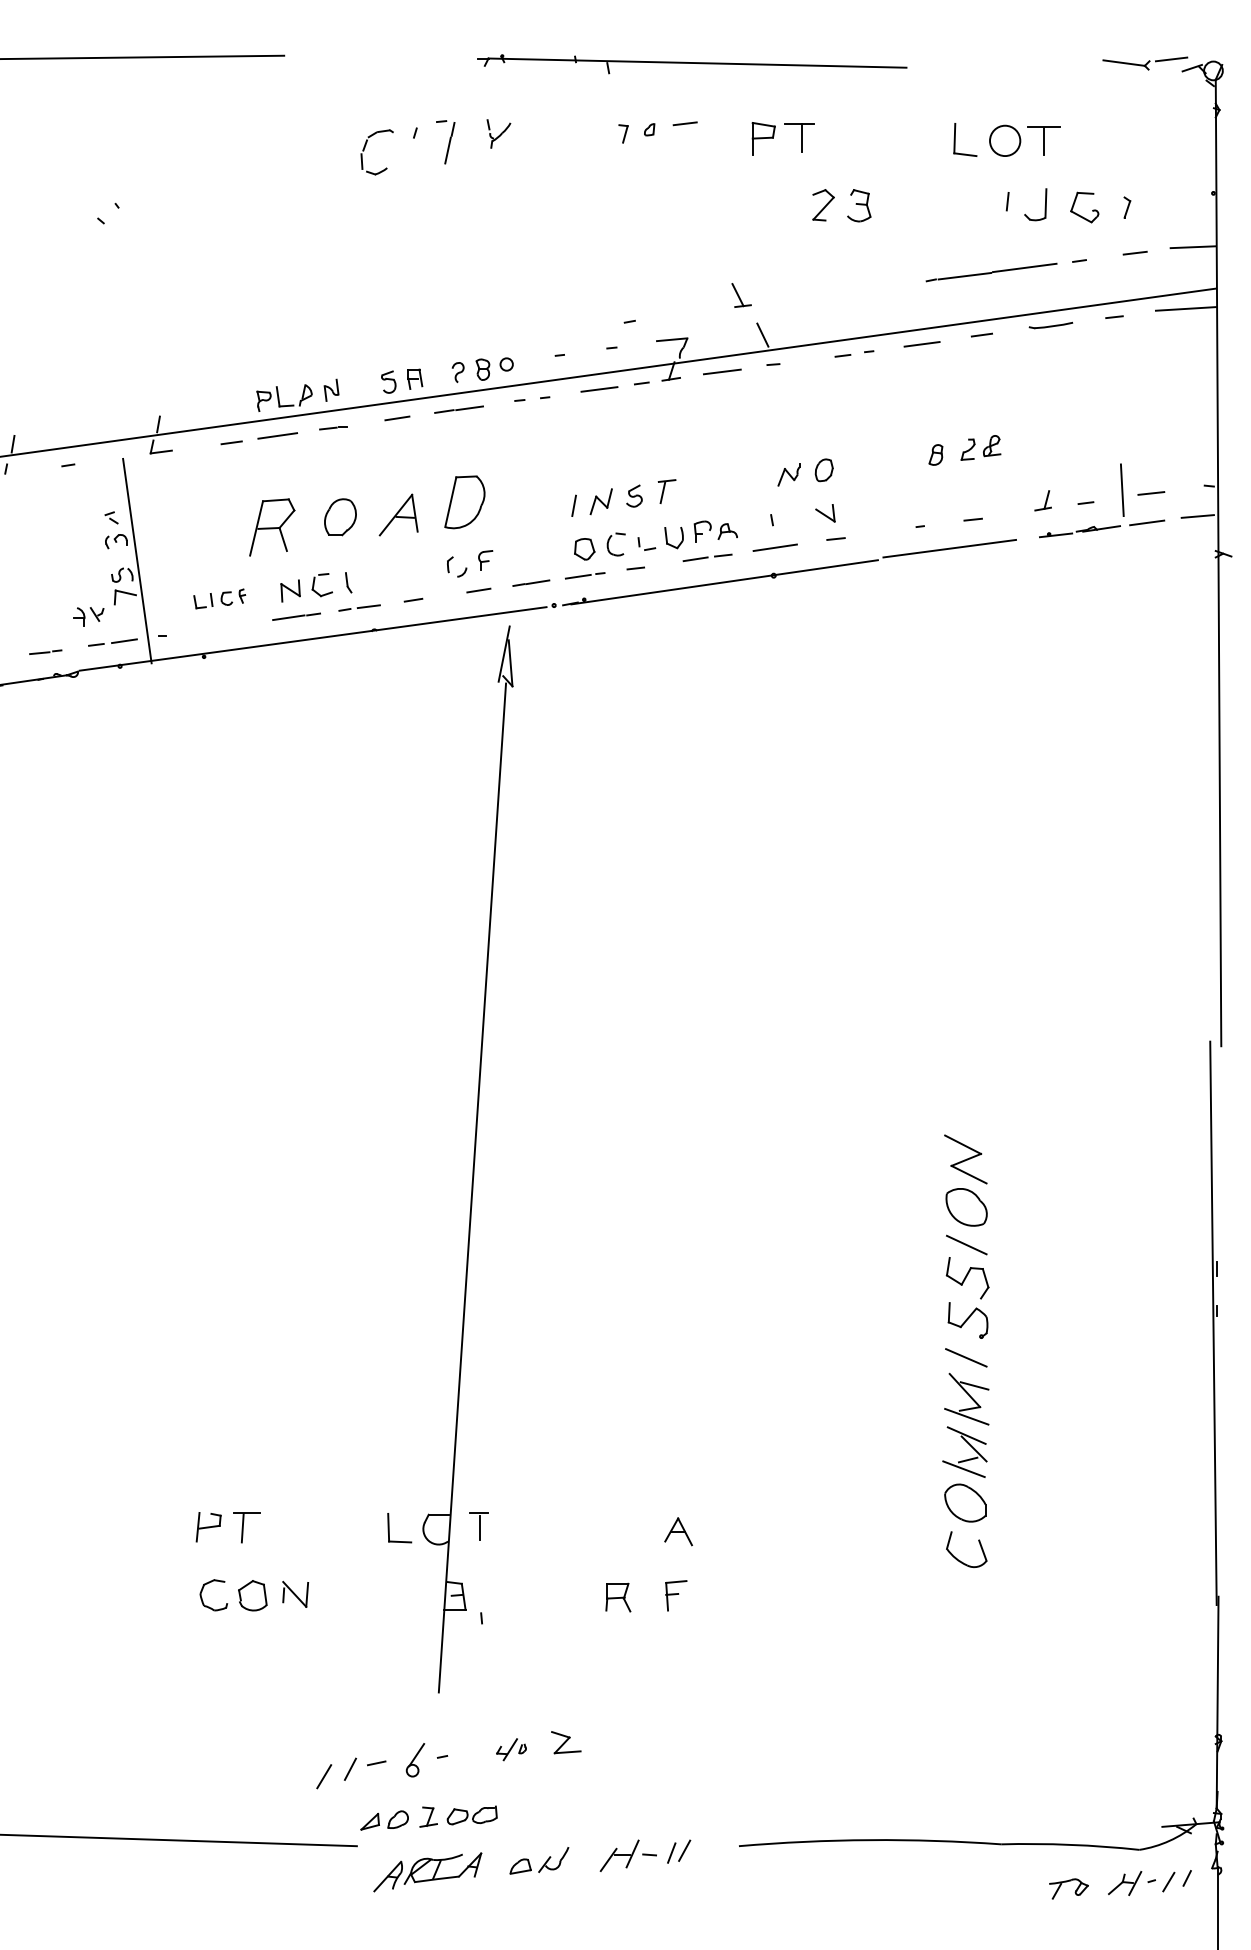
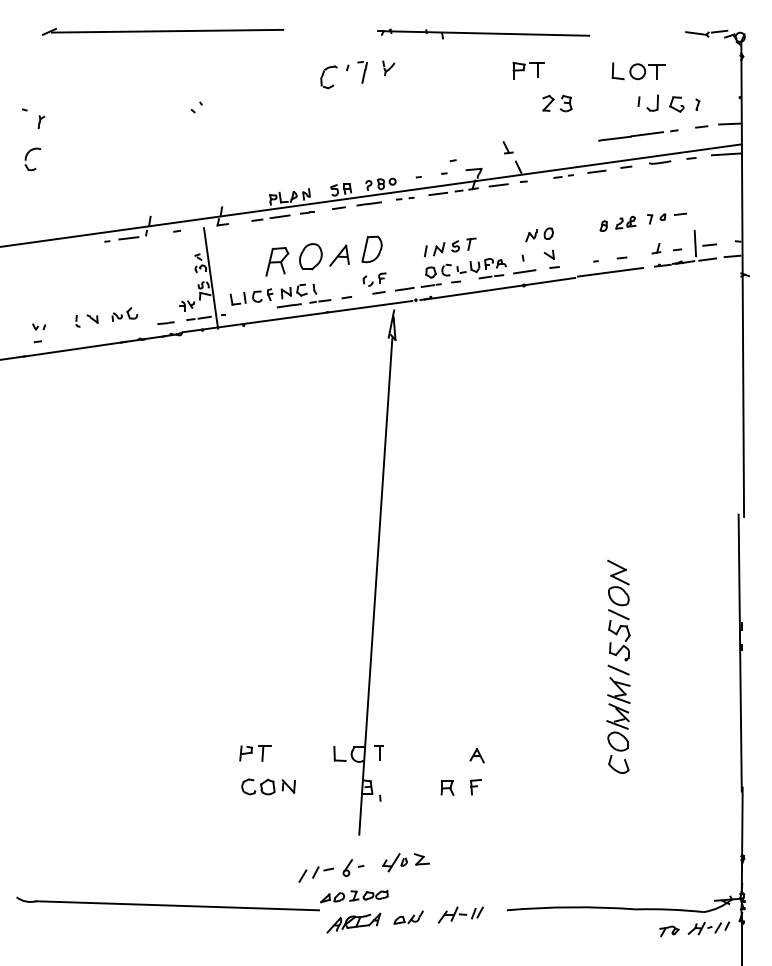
part: (656, 132) -> (666, 218), moved
part: (339, 516) -> (310, 256), size x1.43
part: (219, 597) -> (251, 296), size x1.67
part: (510, 1748) -> (394, 862), size x1.67

